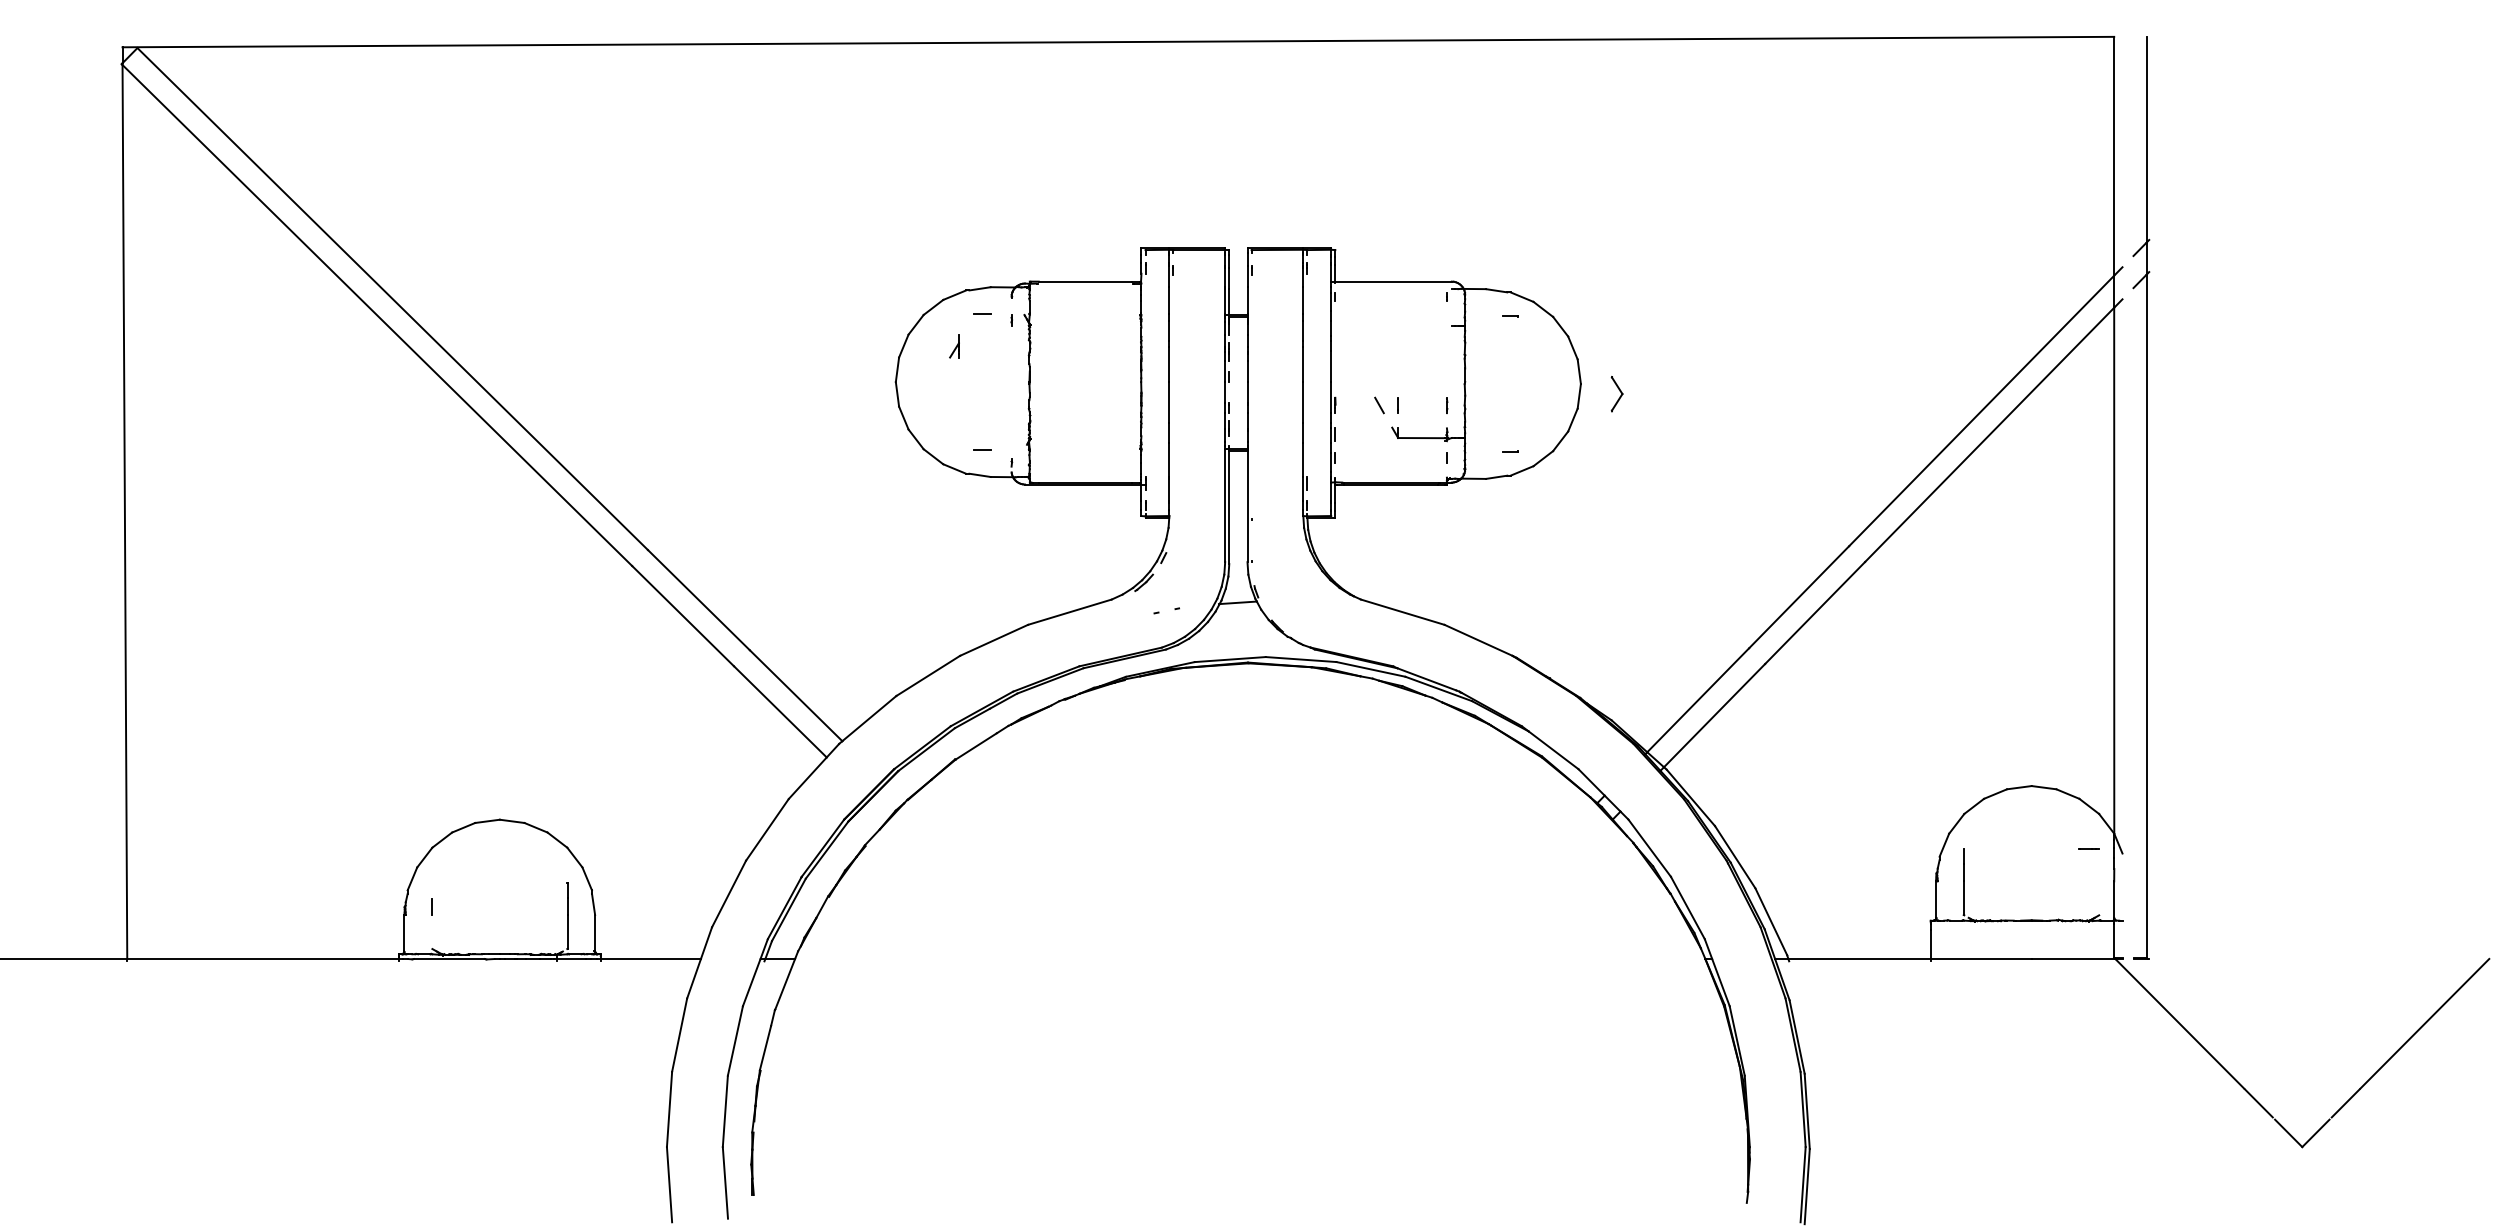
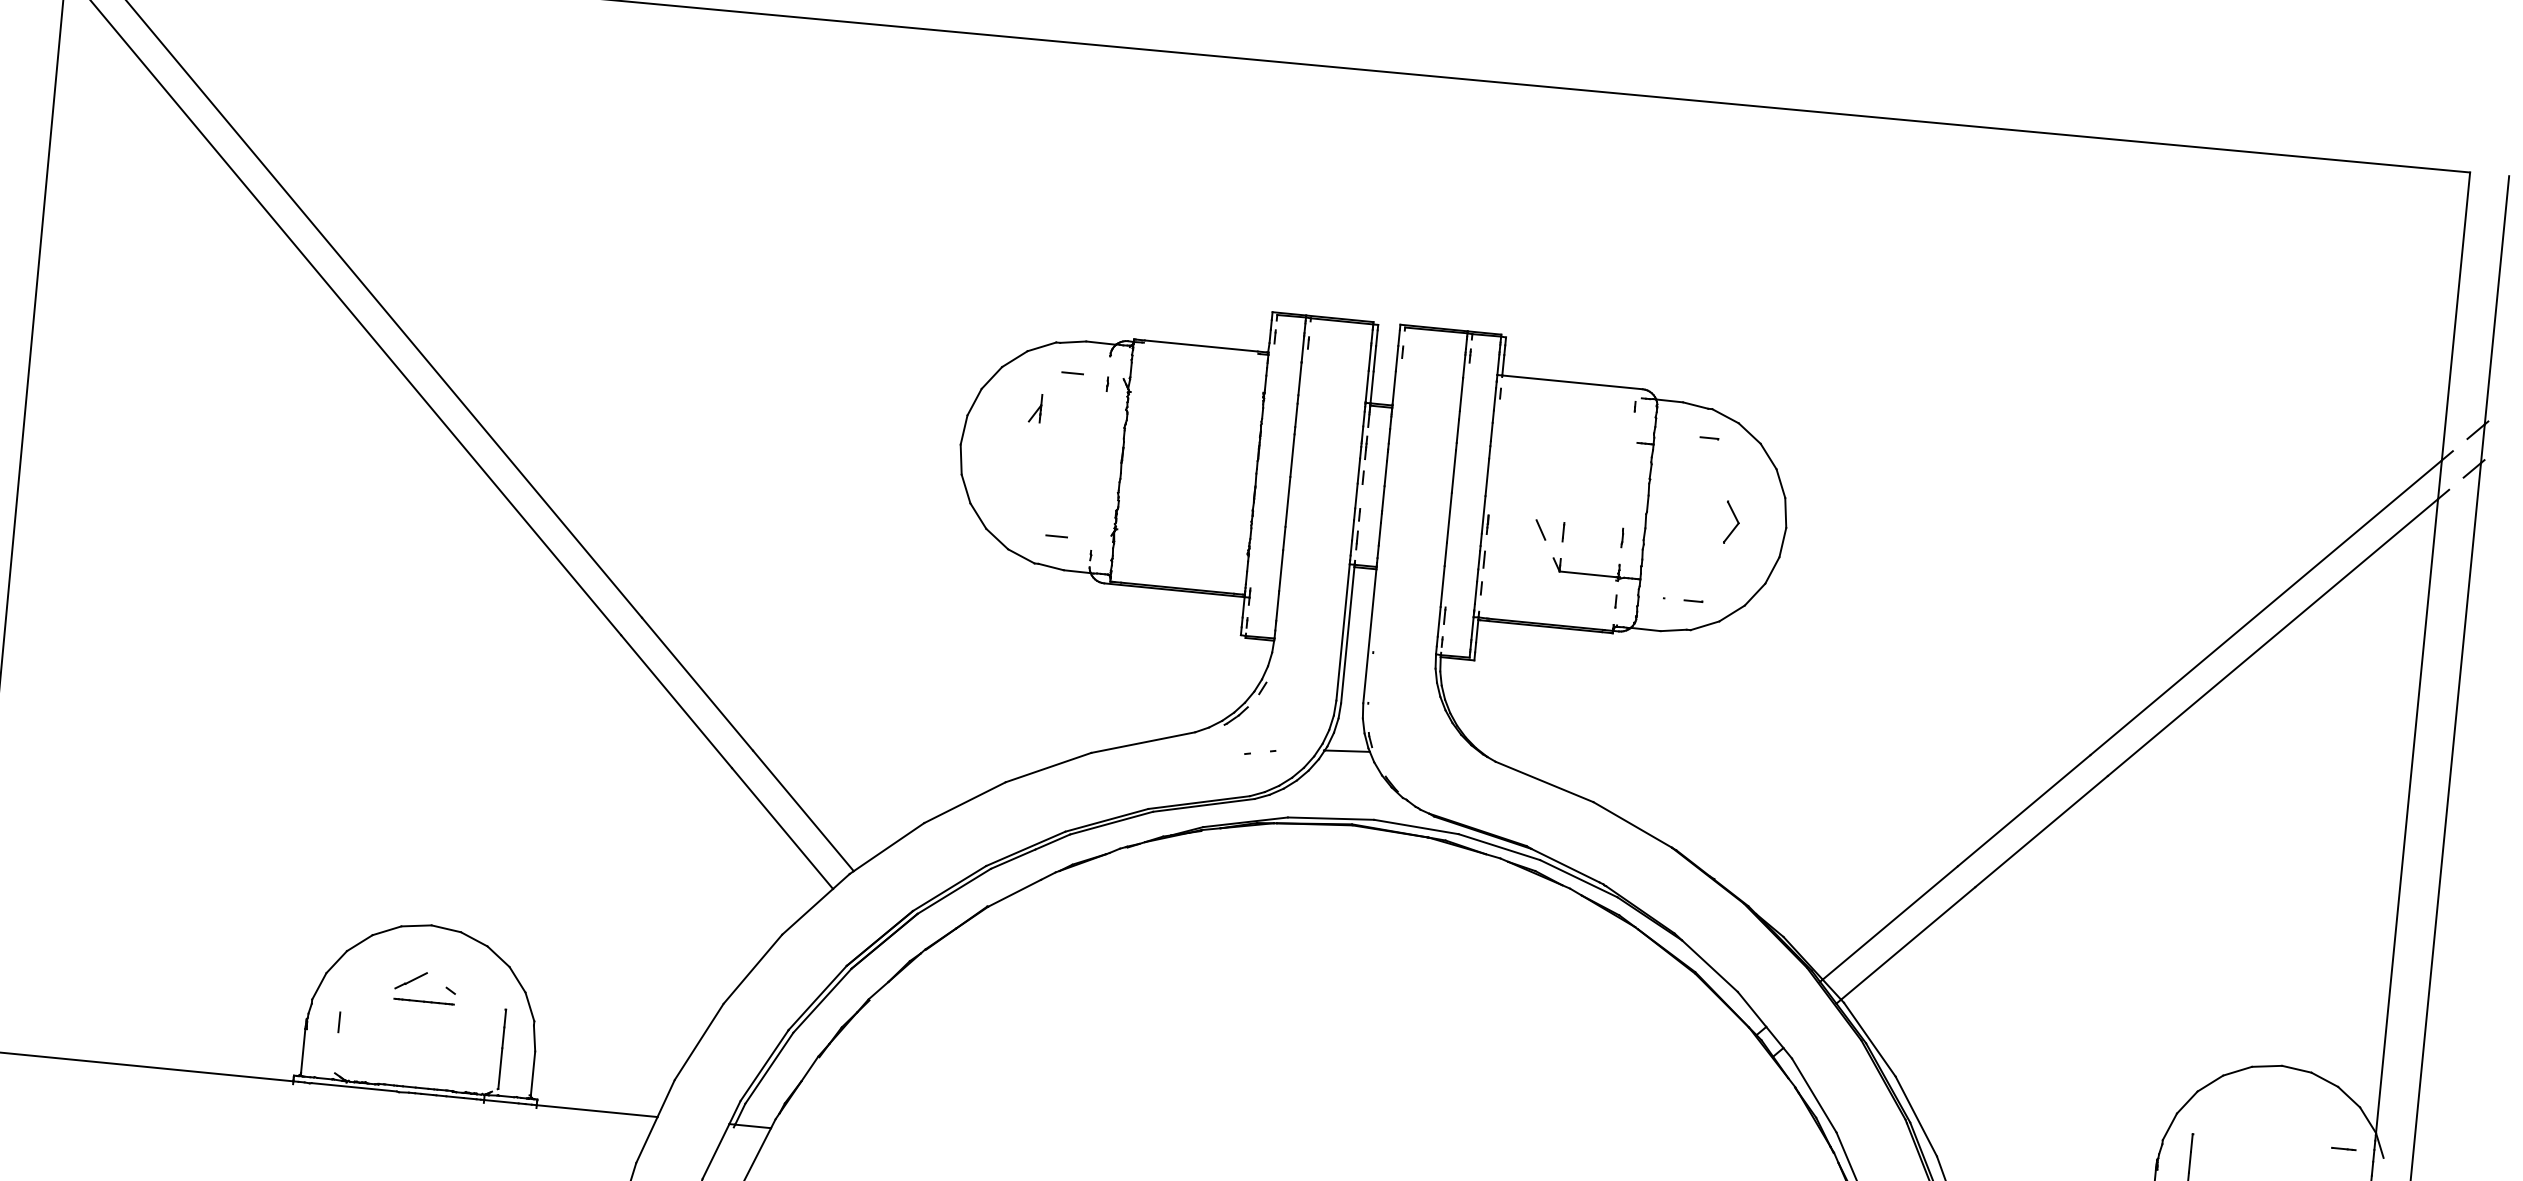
part: (1616, 394) -> (1731, 523), moved
part: (495, 863) -> (421, 977), added

